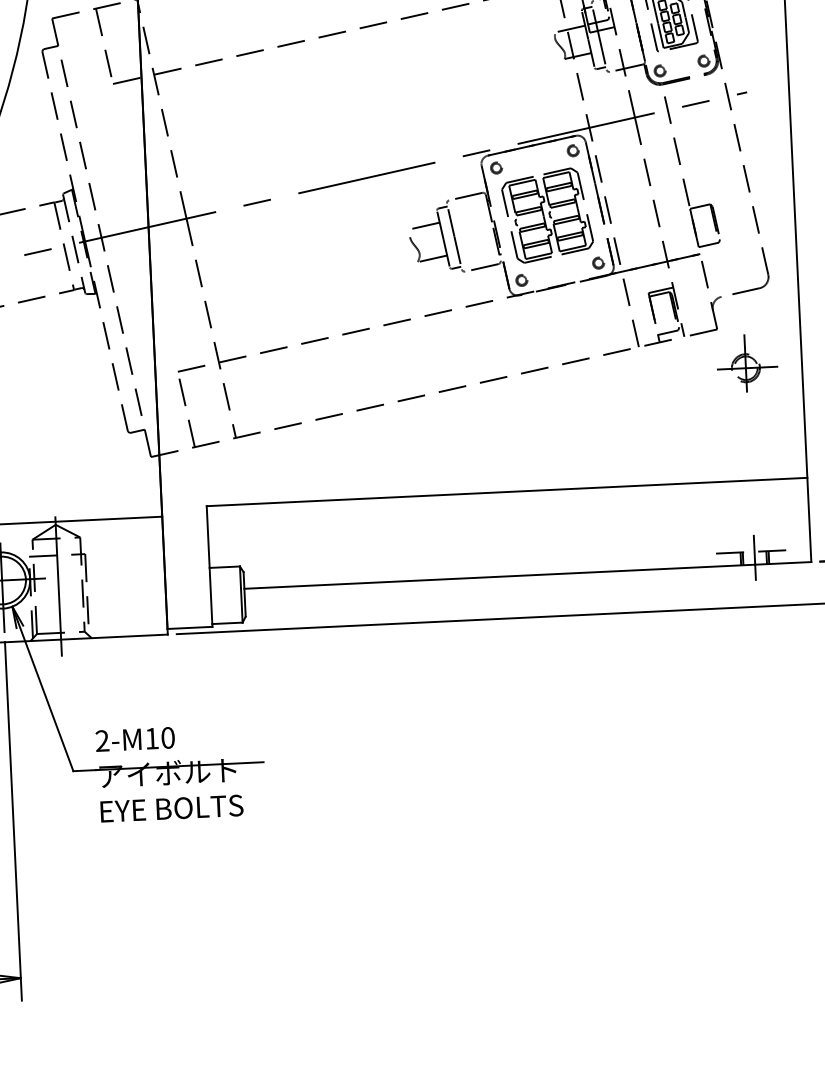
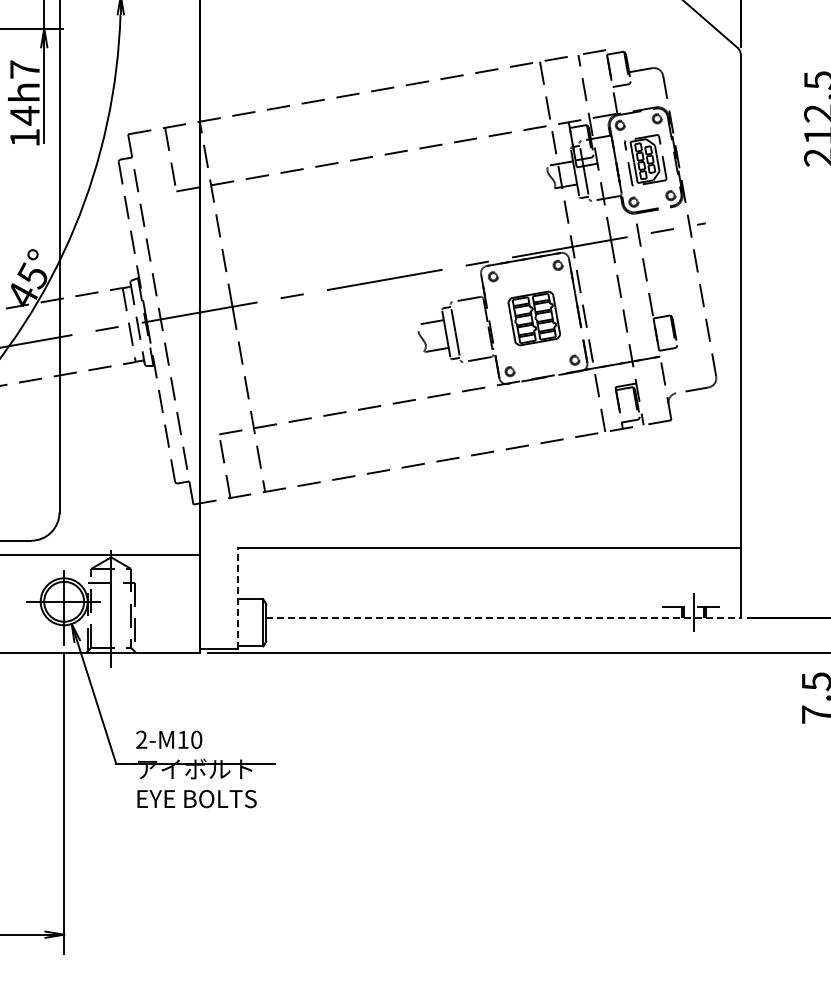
part: (547, 215) -> (534, 318), size x0.7
part: (747, 363) -> (695, 449), removed
line: (210, 566) -> (238, 598), solid -> dashed
line: (529, 575) -> (504, 618), solid -> dashed

